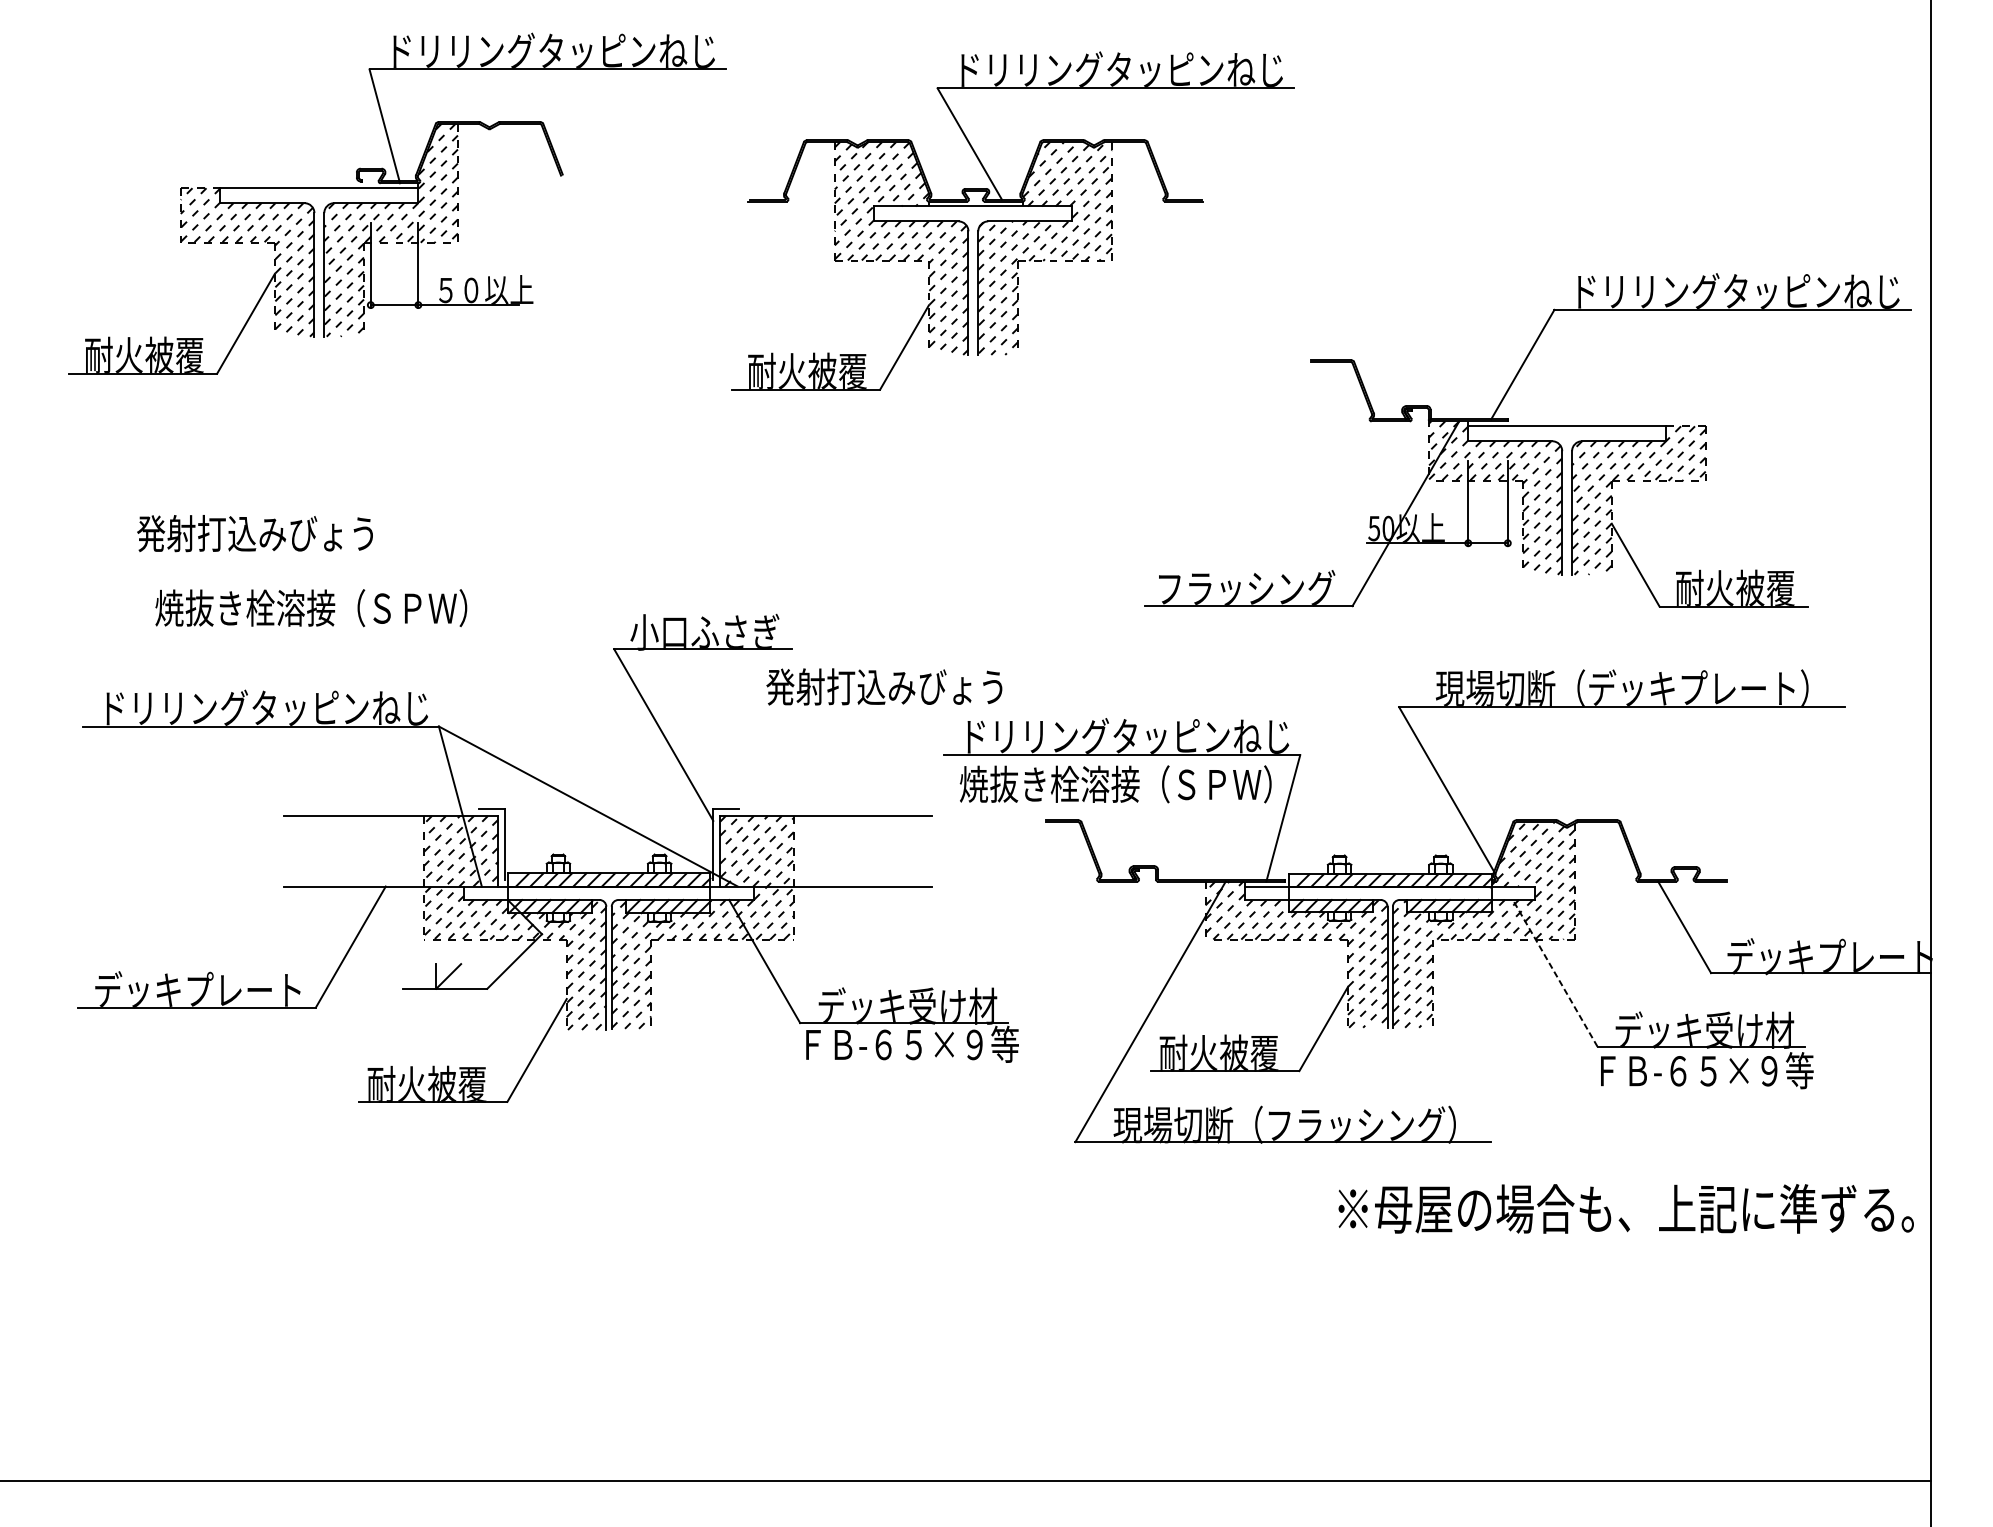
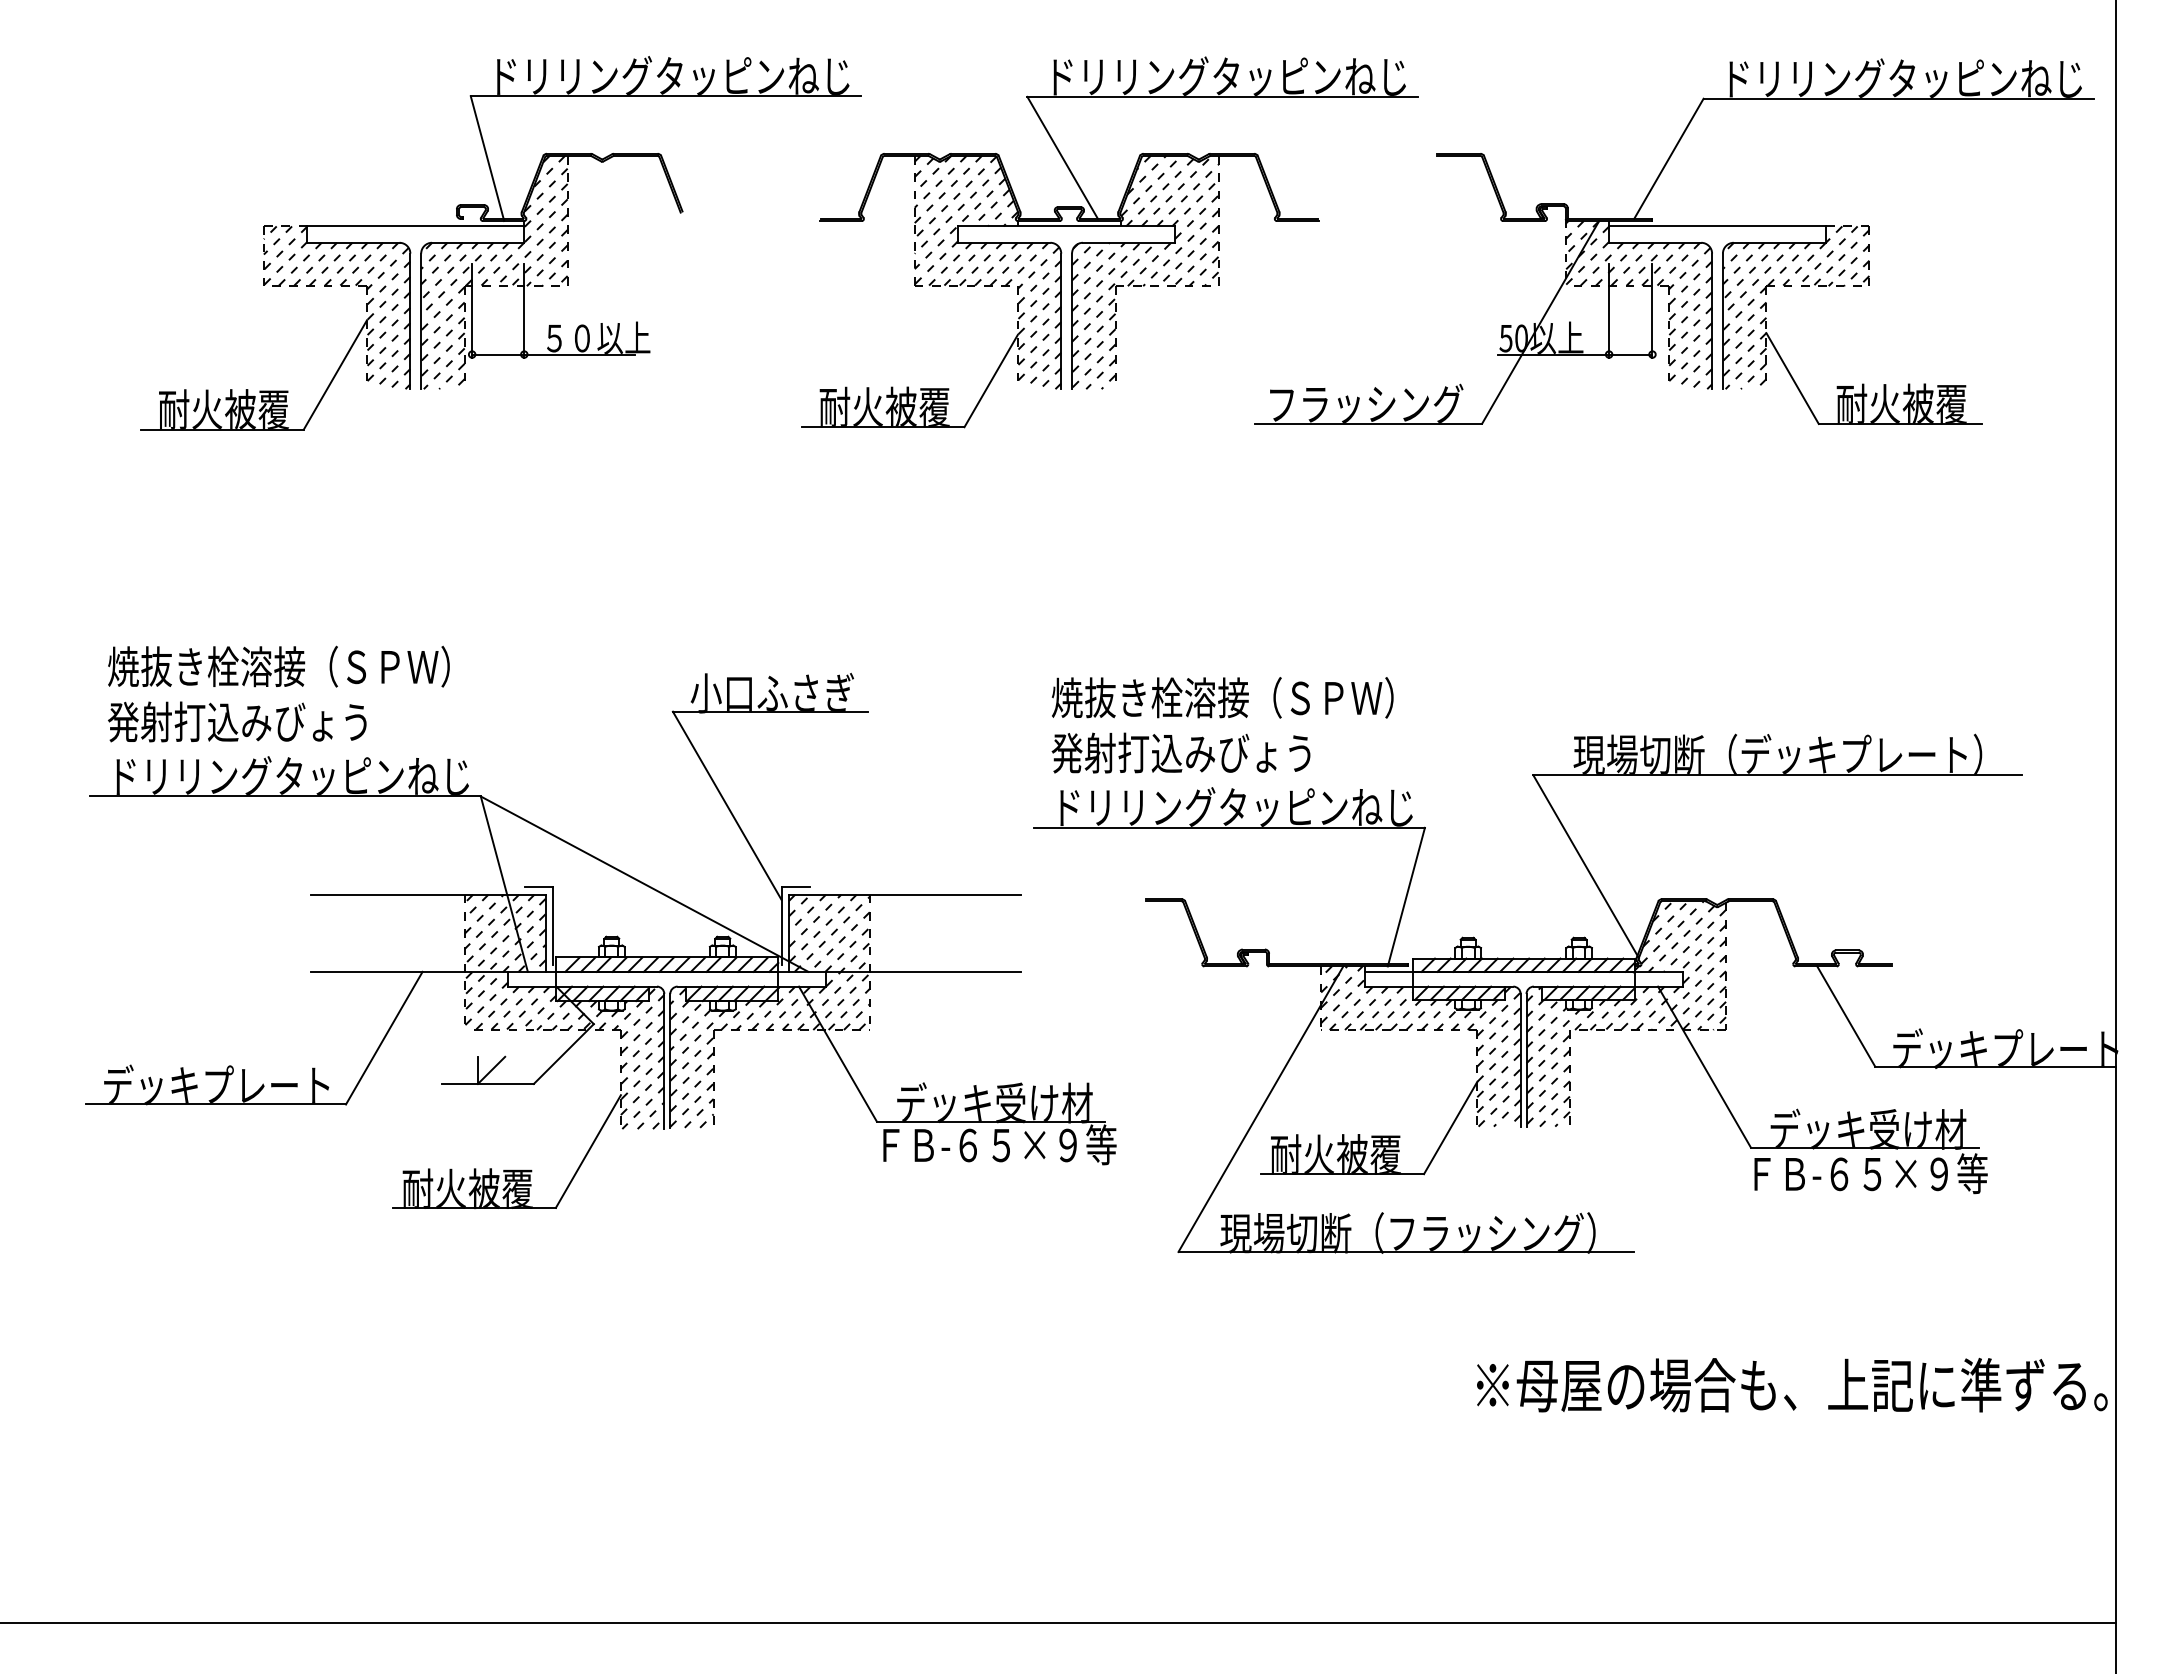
part: (396, 203) -> (500, 243), moved
part: (1527, 440) -> (1674, 241), moved
text: (255, 533) -> (237, 721), moved
text: (310, 607) -> (278, 666), moved
text: (883, 686) -> (1180, 752), moved
text: (1115, 784) -> (1222, 697), moved
line: (1555, 973) -> (1704, 1067), dashed -> solid
text: (1626, 1208) -> (1792, 1384), moved

